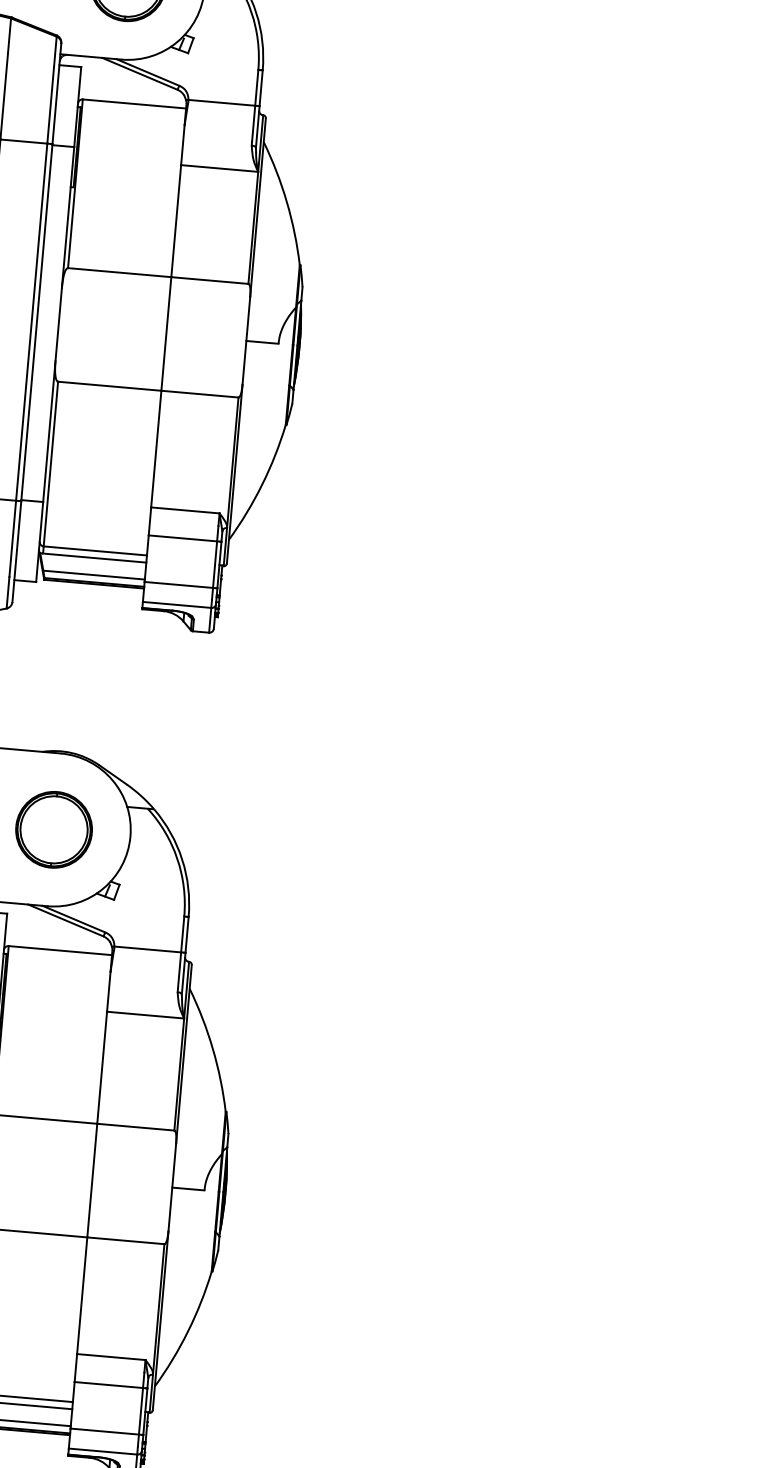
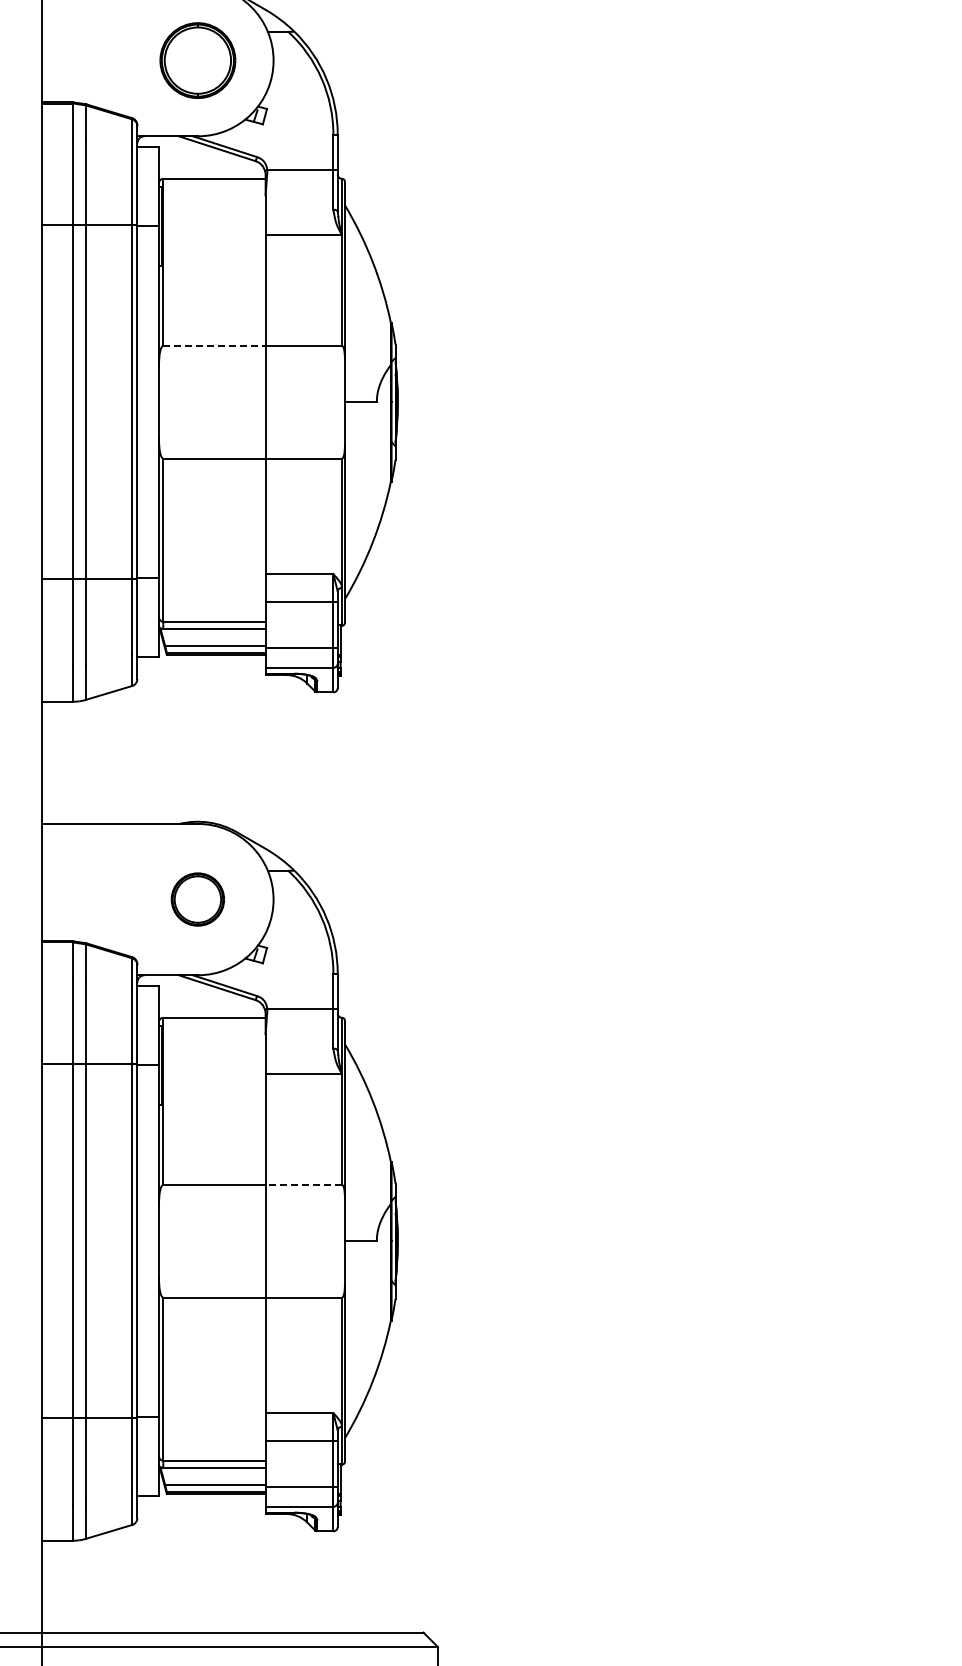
line: (119, 272) -> (214, 345), solid -> dashed
part: (53, 829) -> (197, 899), size x0.7
line: (135, 1126) -> (303, 1184), solid -> dashed

